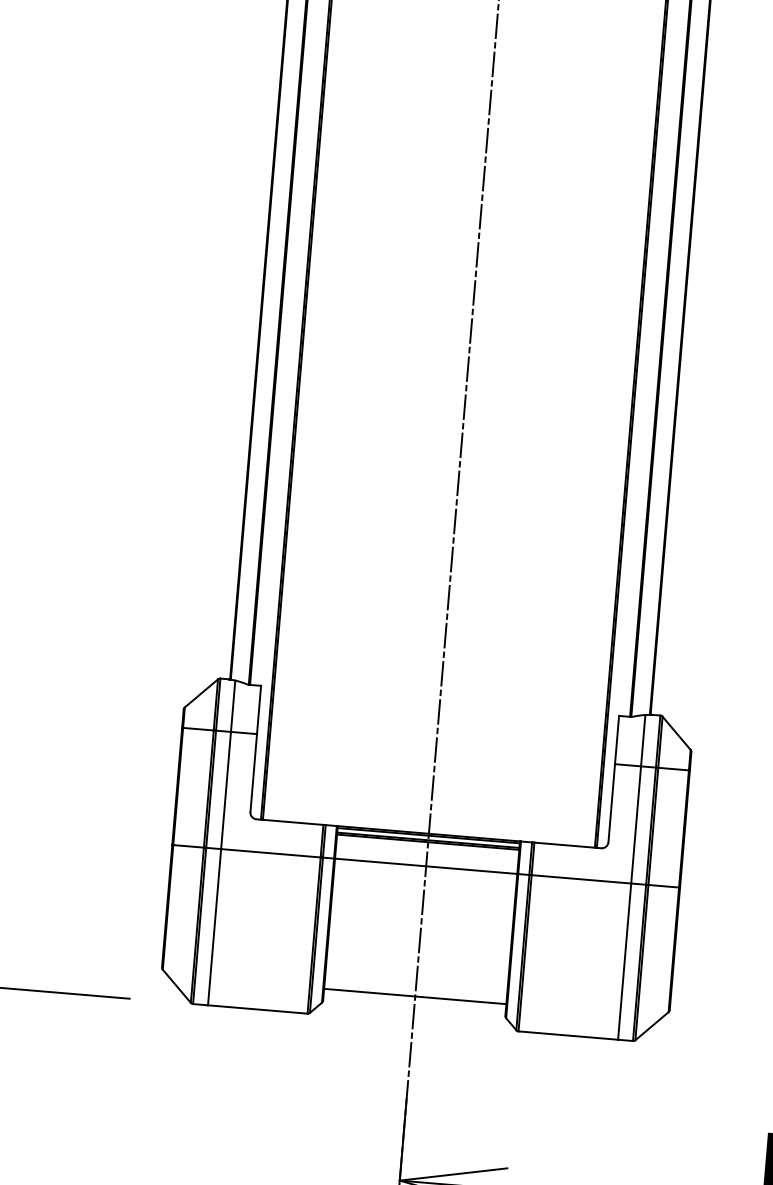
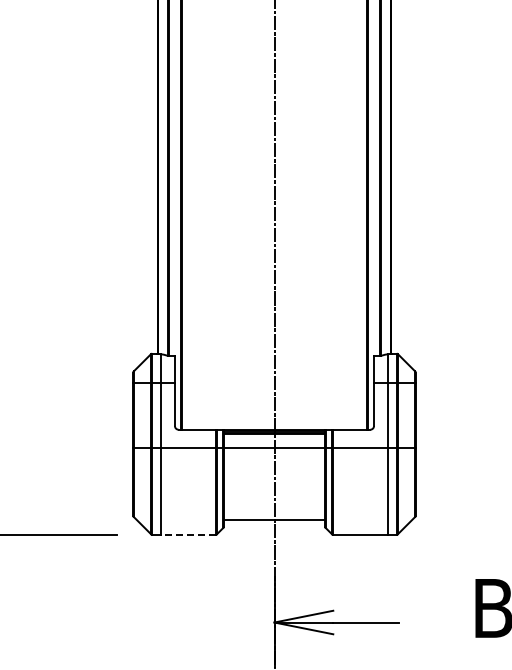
line: (258, 1009) -> (188, 534), solid -> dashed

